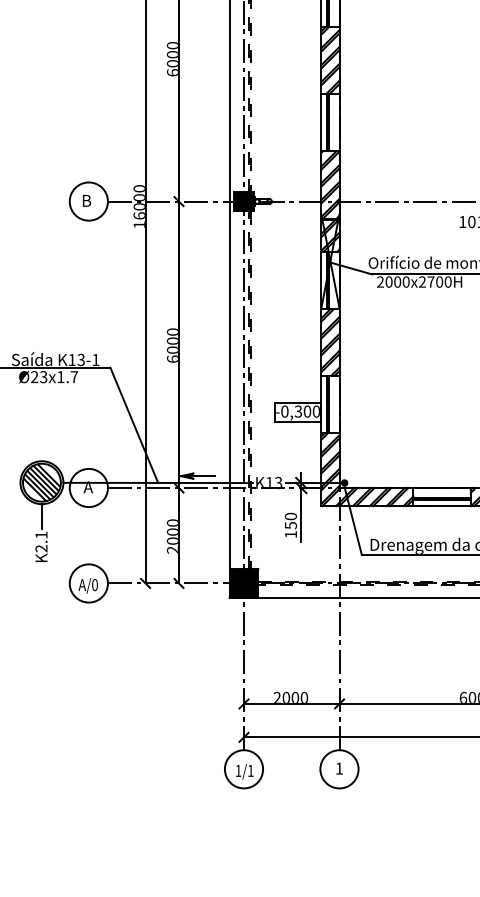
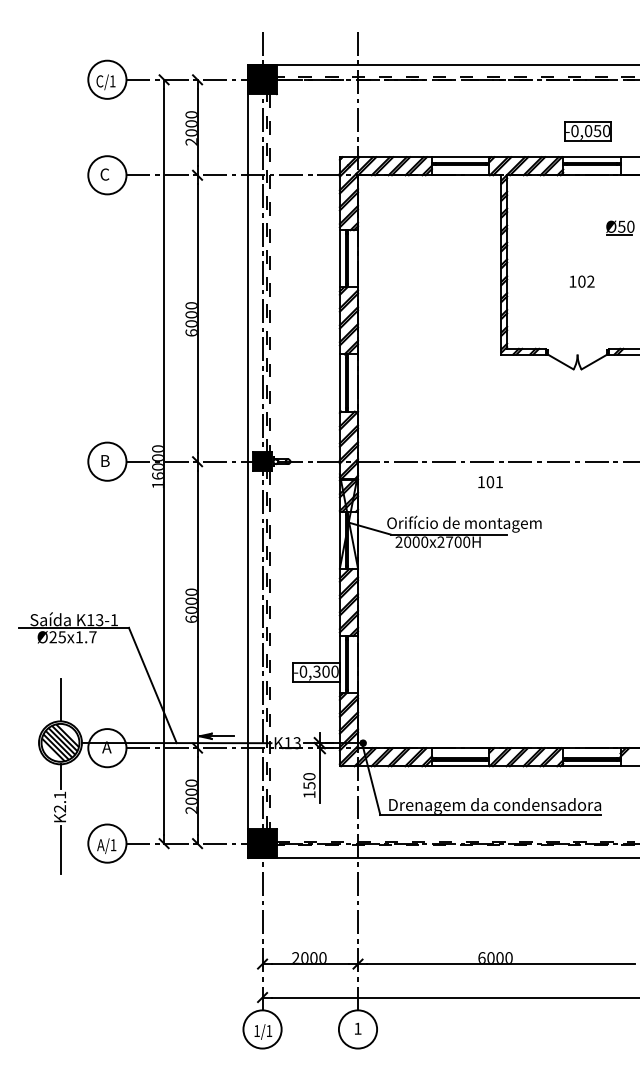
text: (43, 376) -> (62, 636), Ø23x1.7 -> Ø25x1.7
line: (41, 439) -> (60, 699), added
text: (94, 585) -> (113, 845), /0 -> /1
line: (41, 589) -> (60, 849), added

